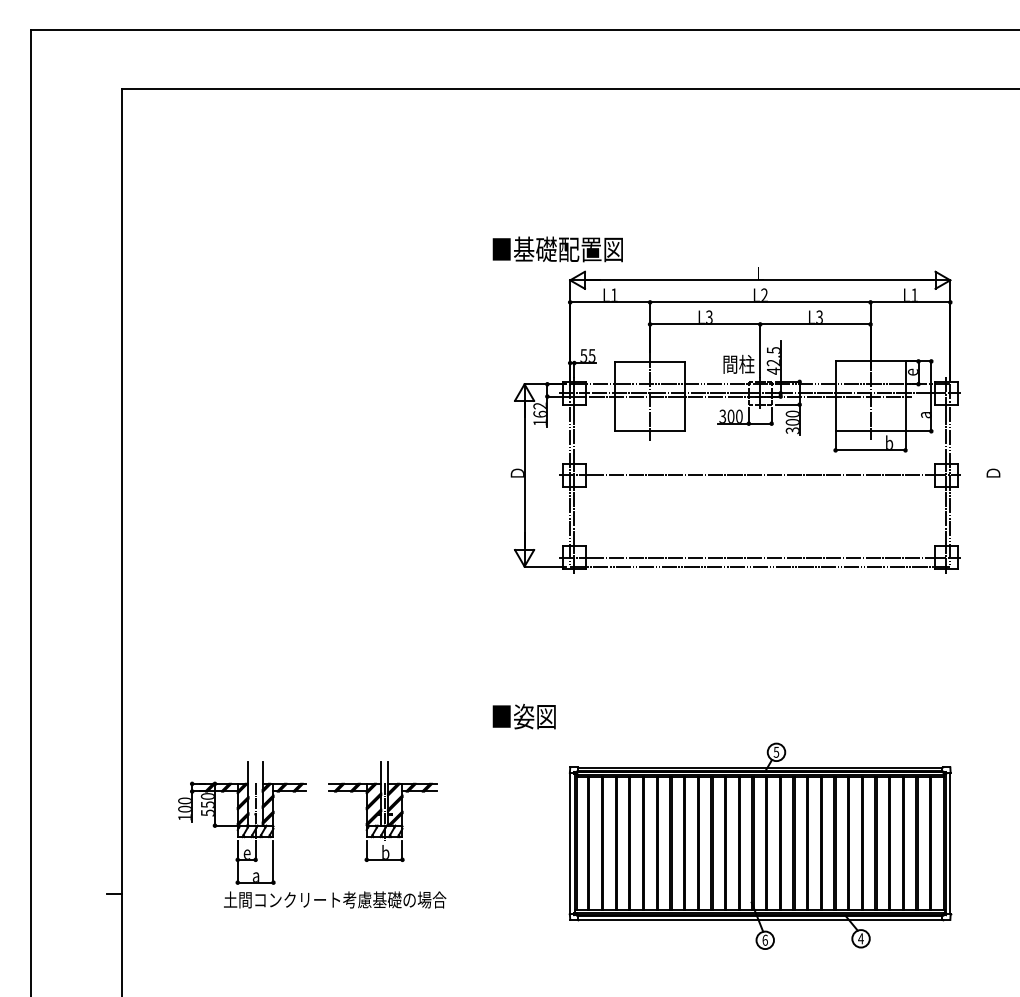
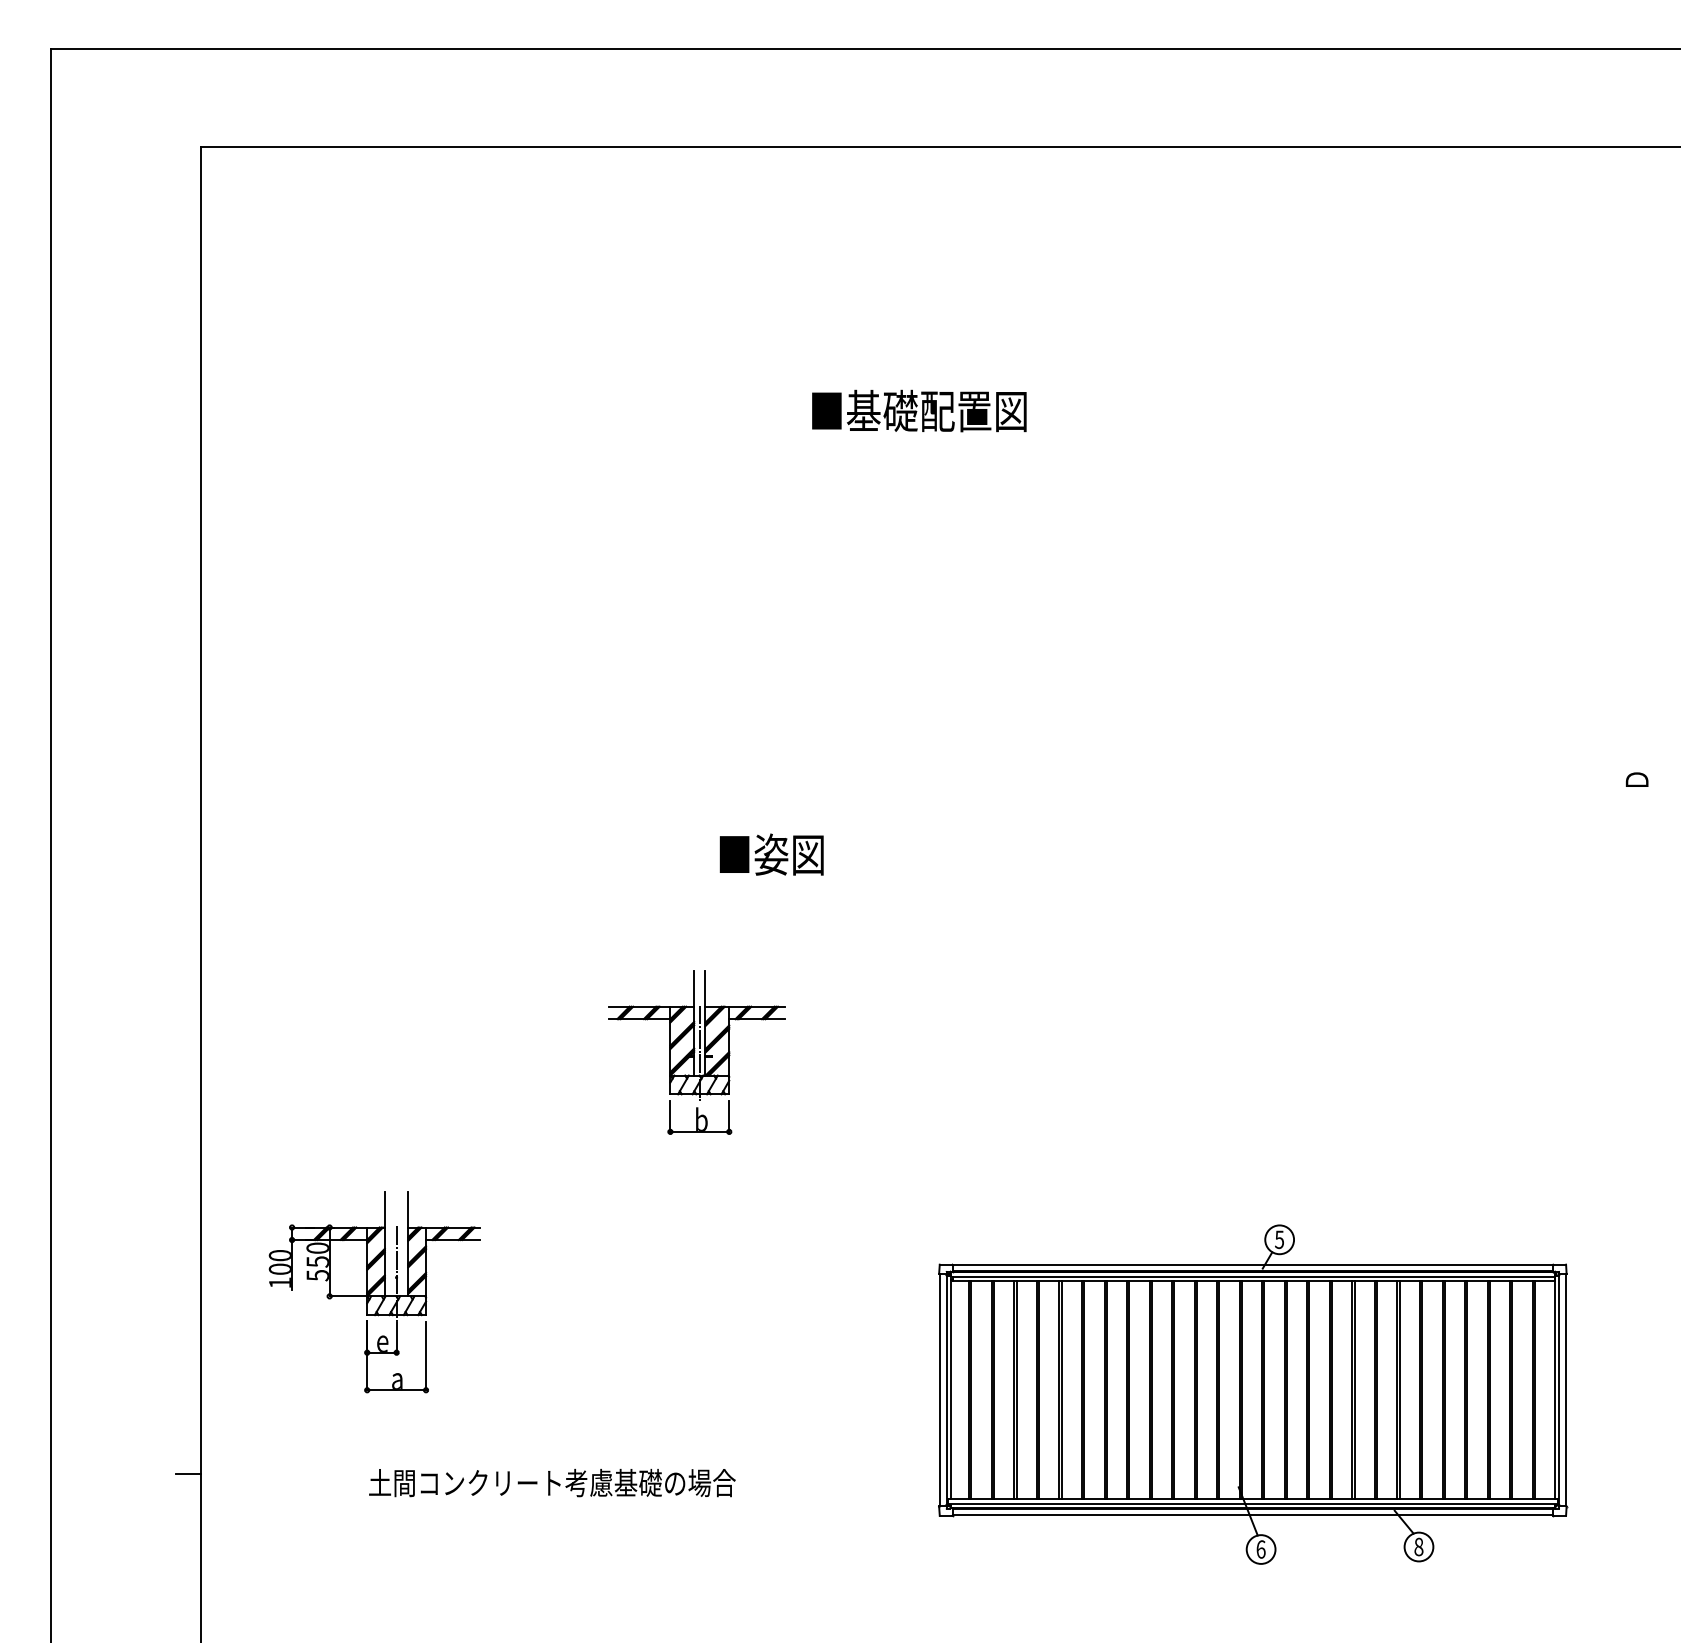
part: (735, 420) -> (1212, 692), removed
text: (523, 716) -> (770, 854), moved
part: (382, 811) -> (696, 1052), moved
part: (242, 822) -> (374, 1291), moved
text: (860, 938) -> (1418, 1546), 4 -> 8

